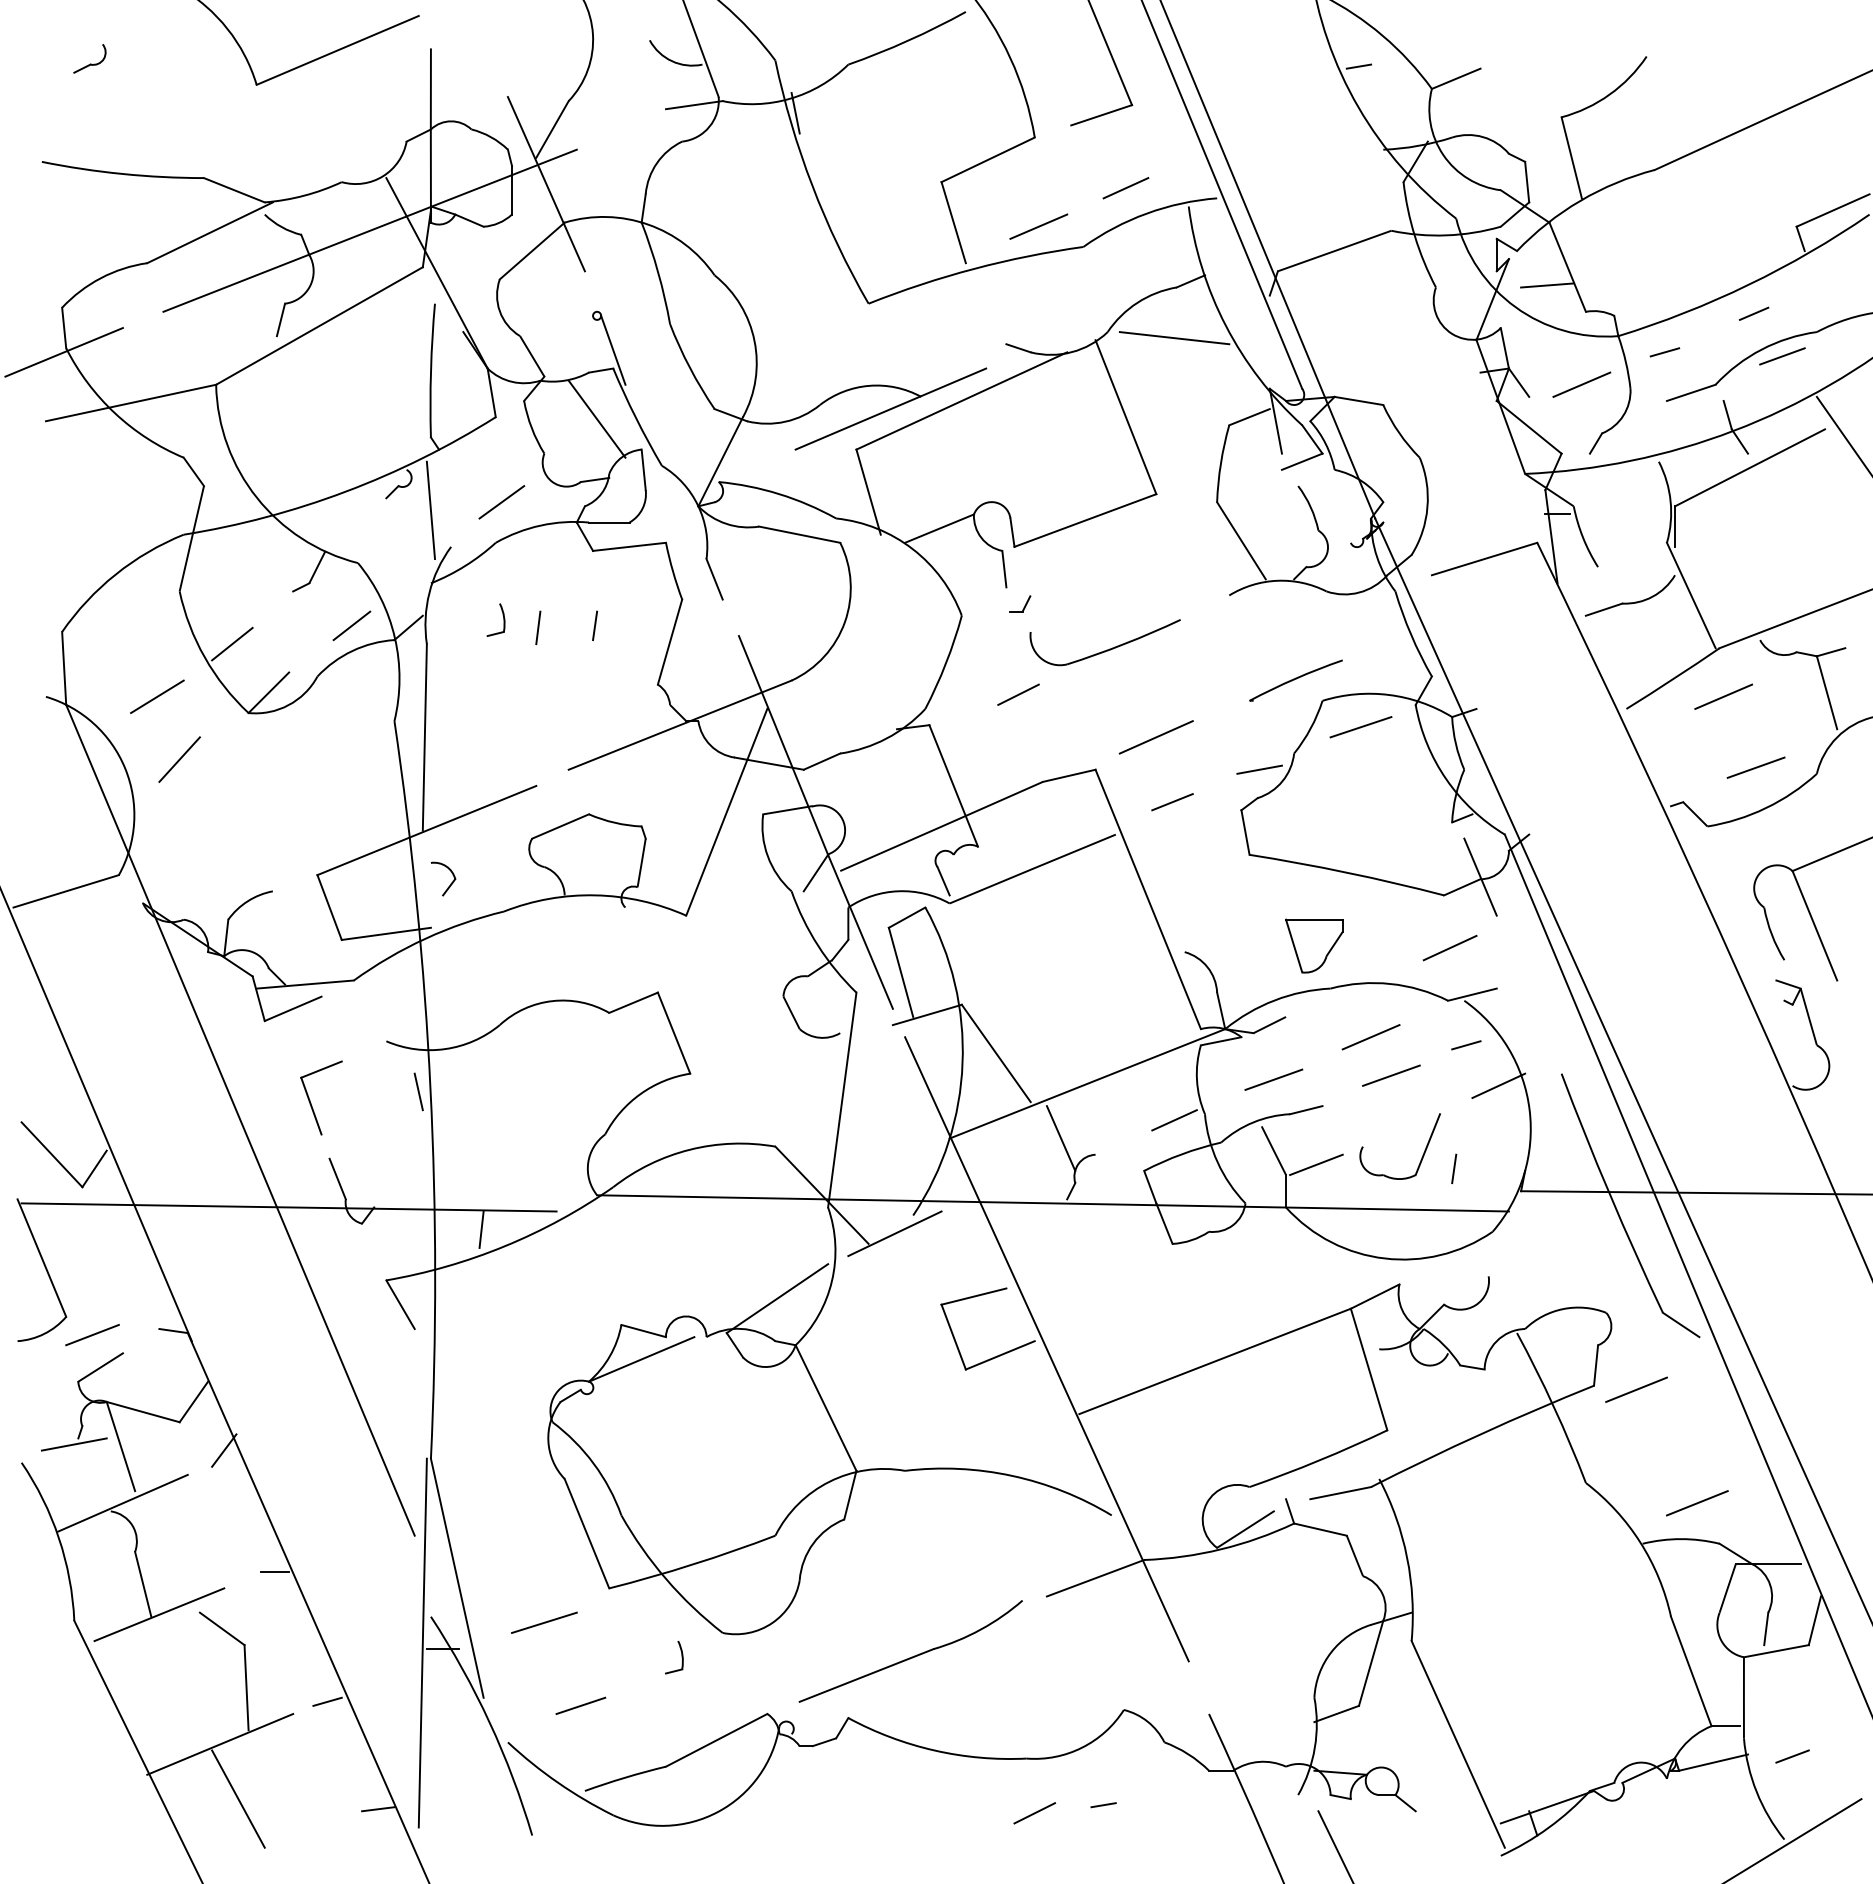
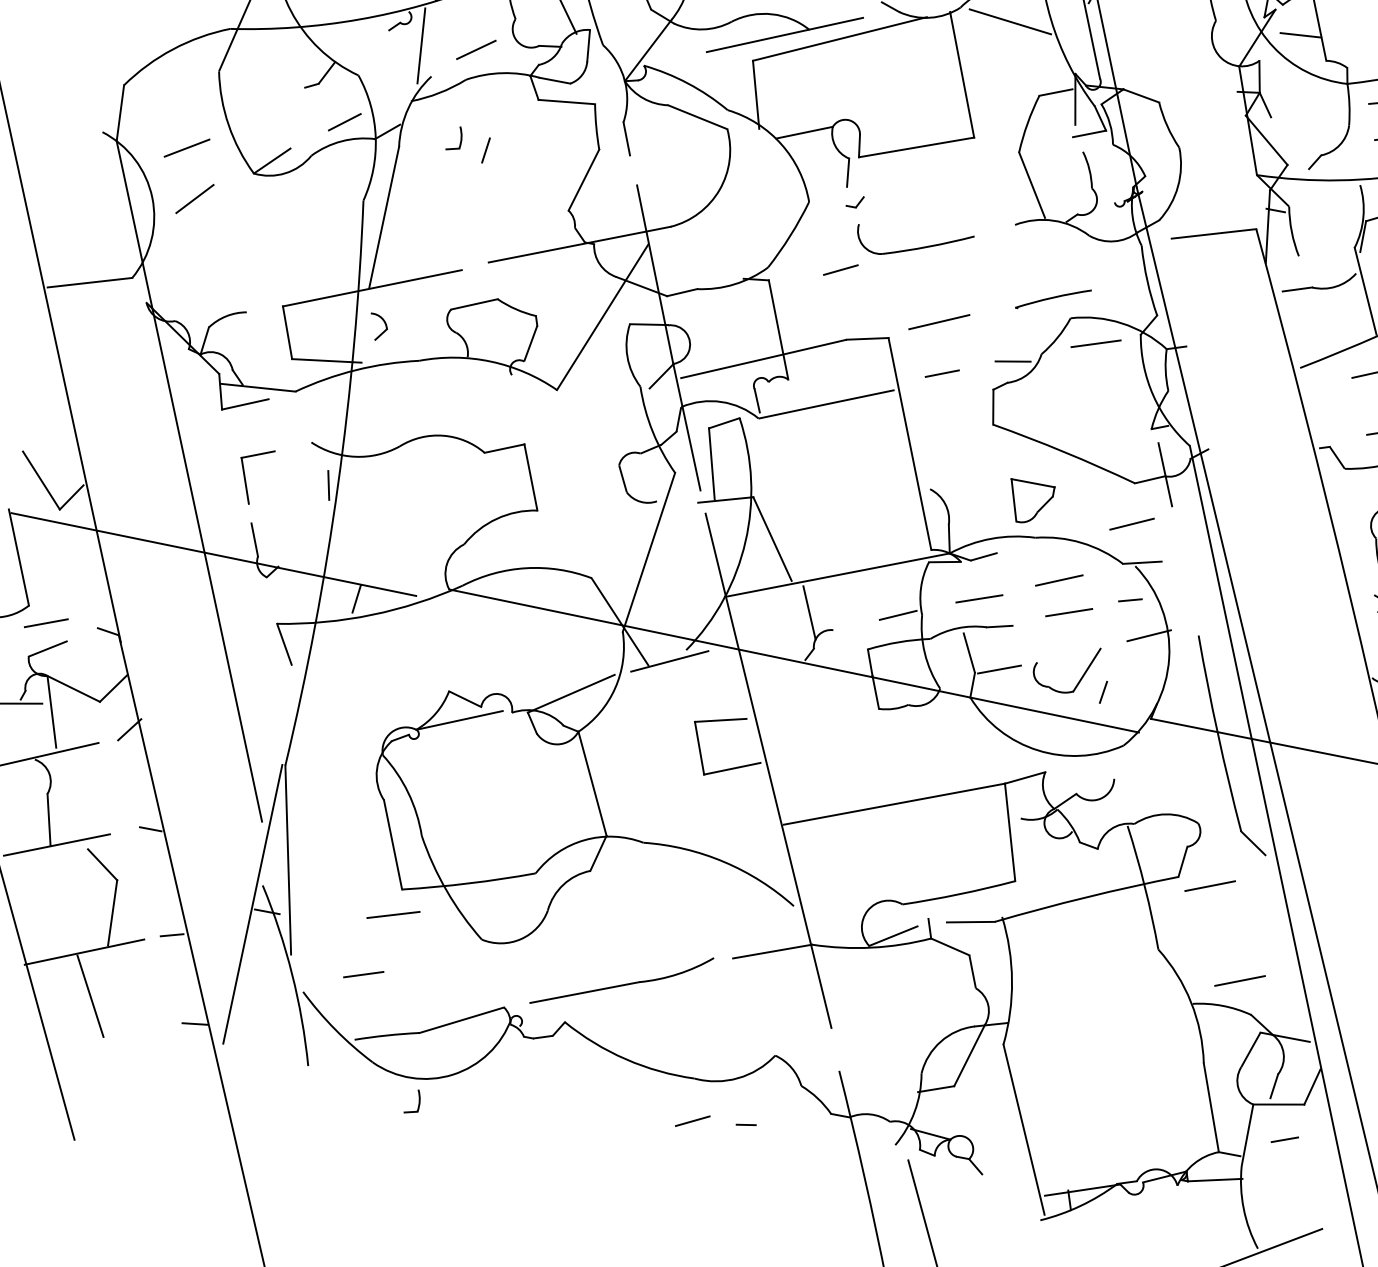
line: (1581, 384) -> (1312, 115), removed
line: (595, 625) -> (529, 156), removed
line: (232, 643) -> (251, 118), removed
line: (544, 1622) -> (393, 914), moved
part: (681, 1657) -> (418, 1102), moved
line: (1792, 1756) -> (1284, 1139), moved

